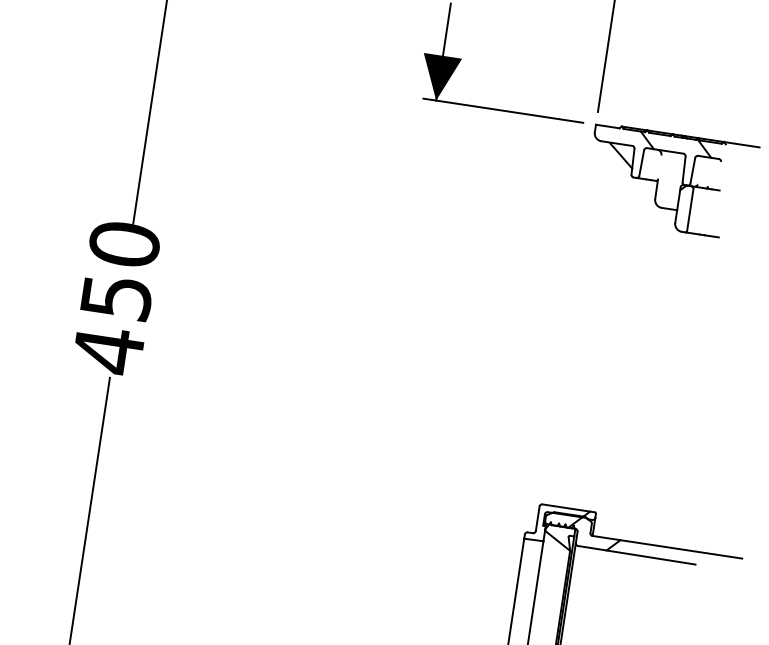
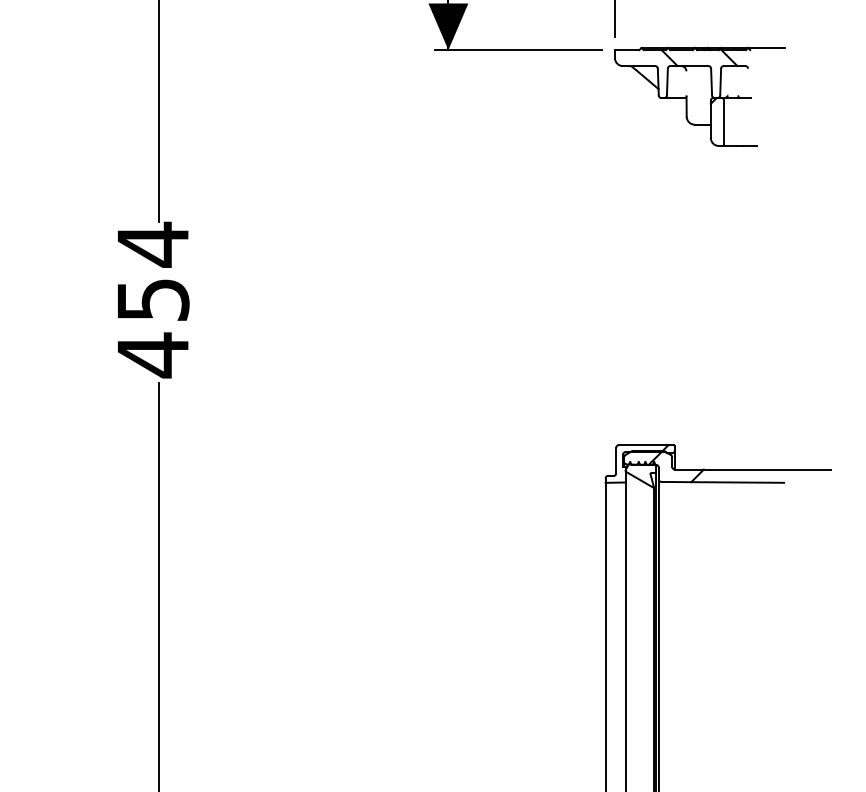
text: (123, 244) -> (152, 244), 450 -> 454

